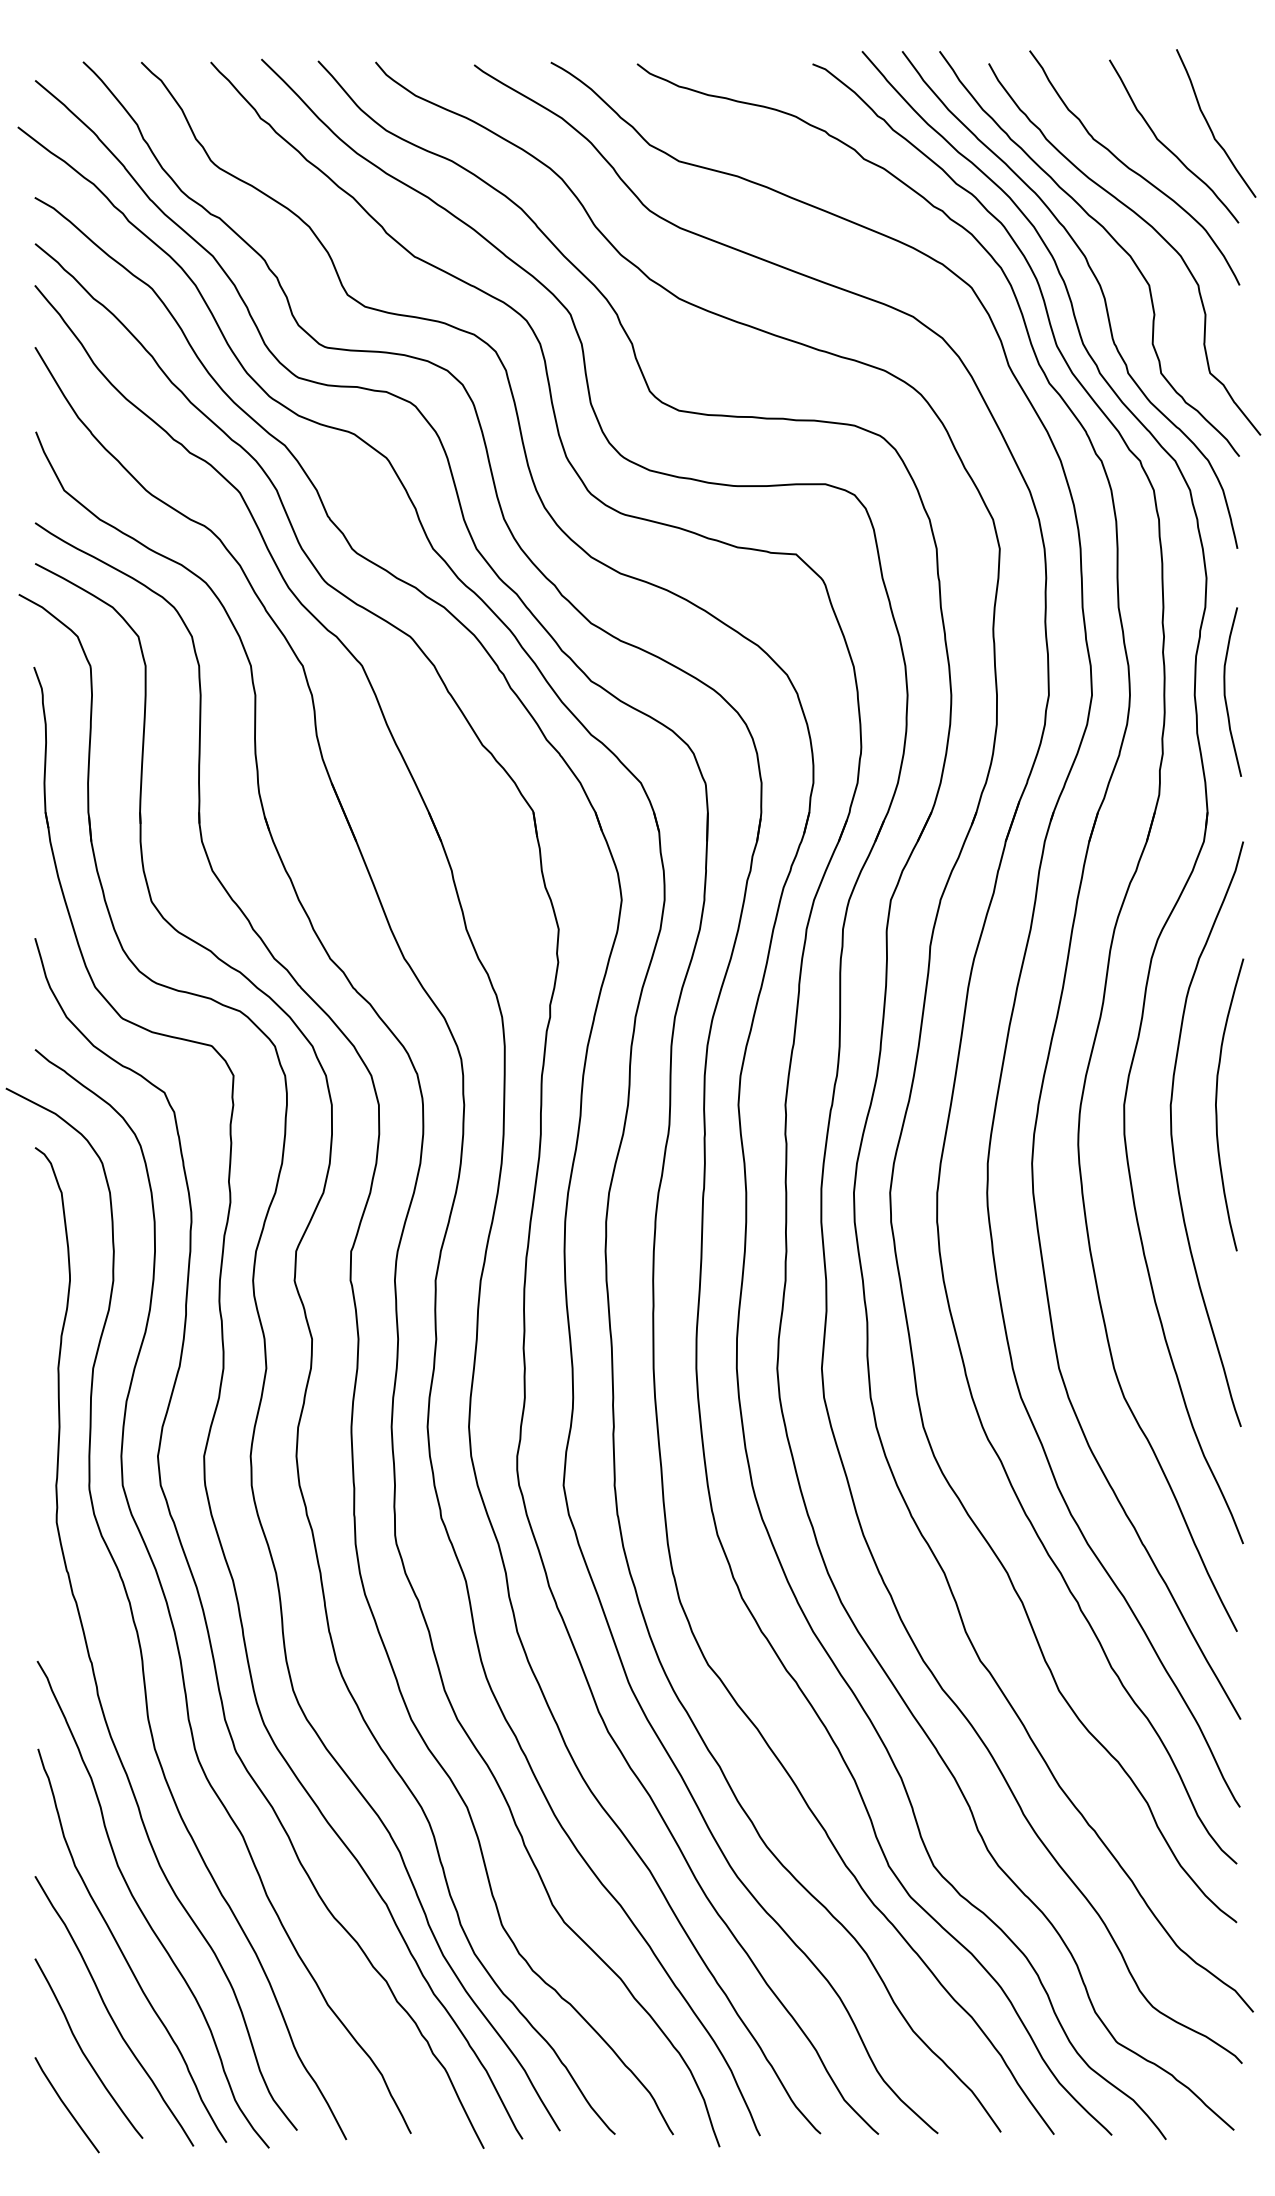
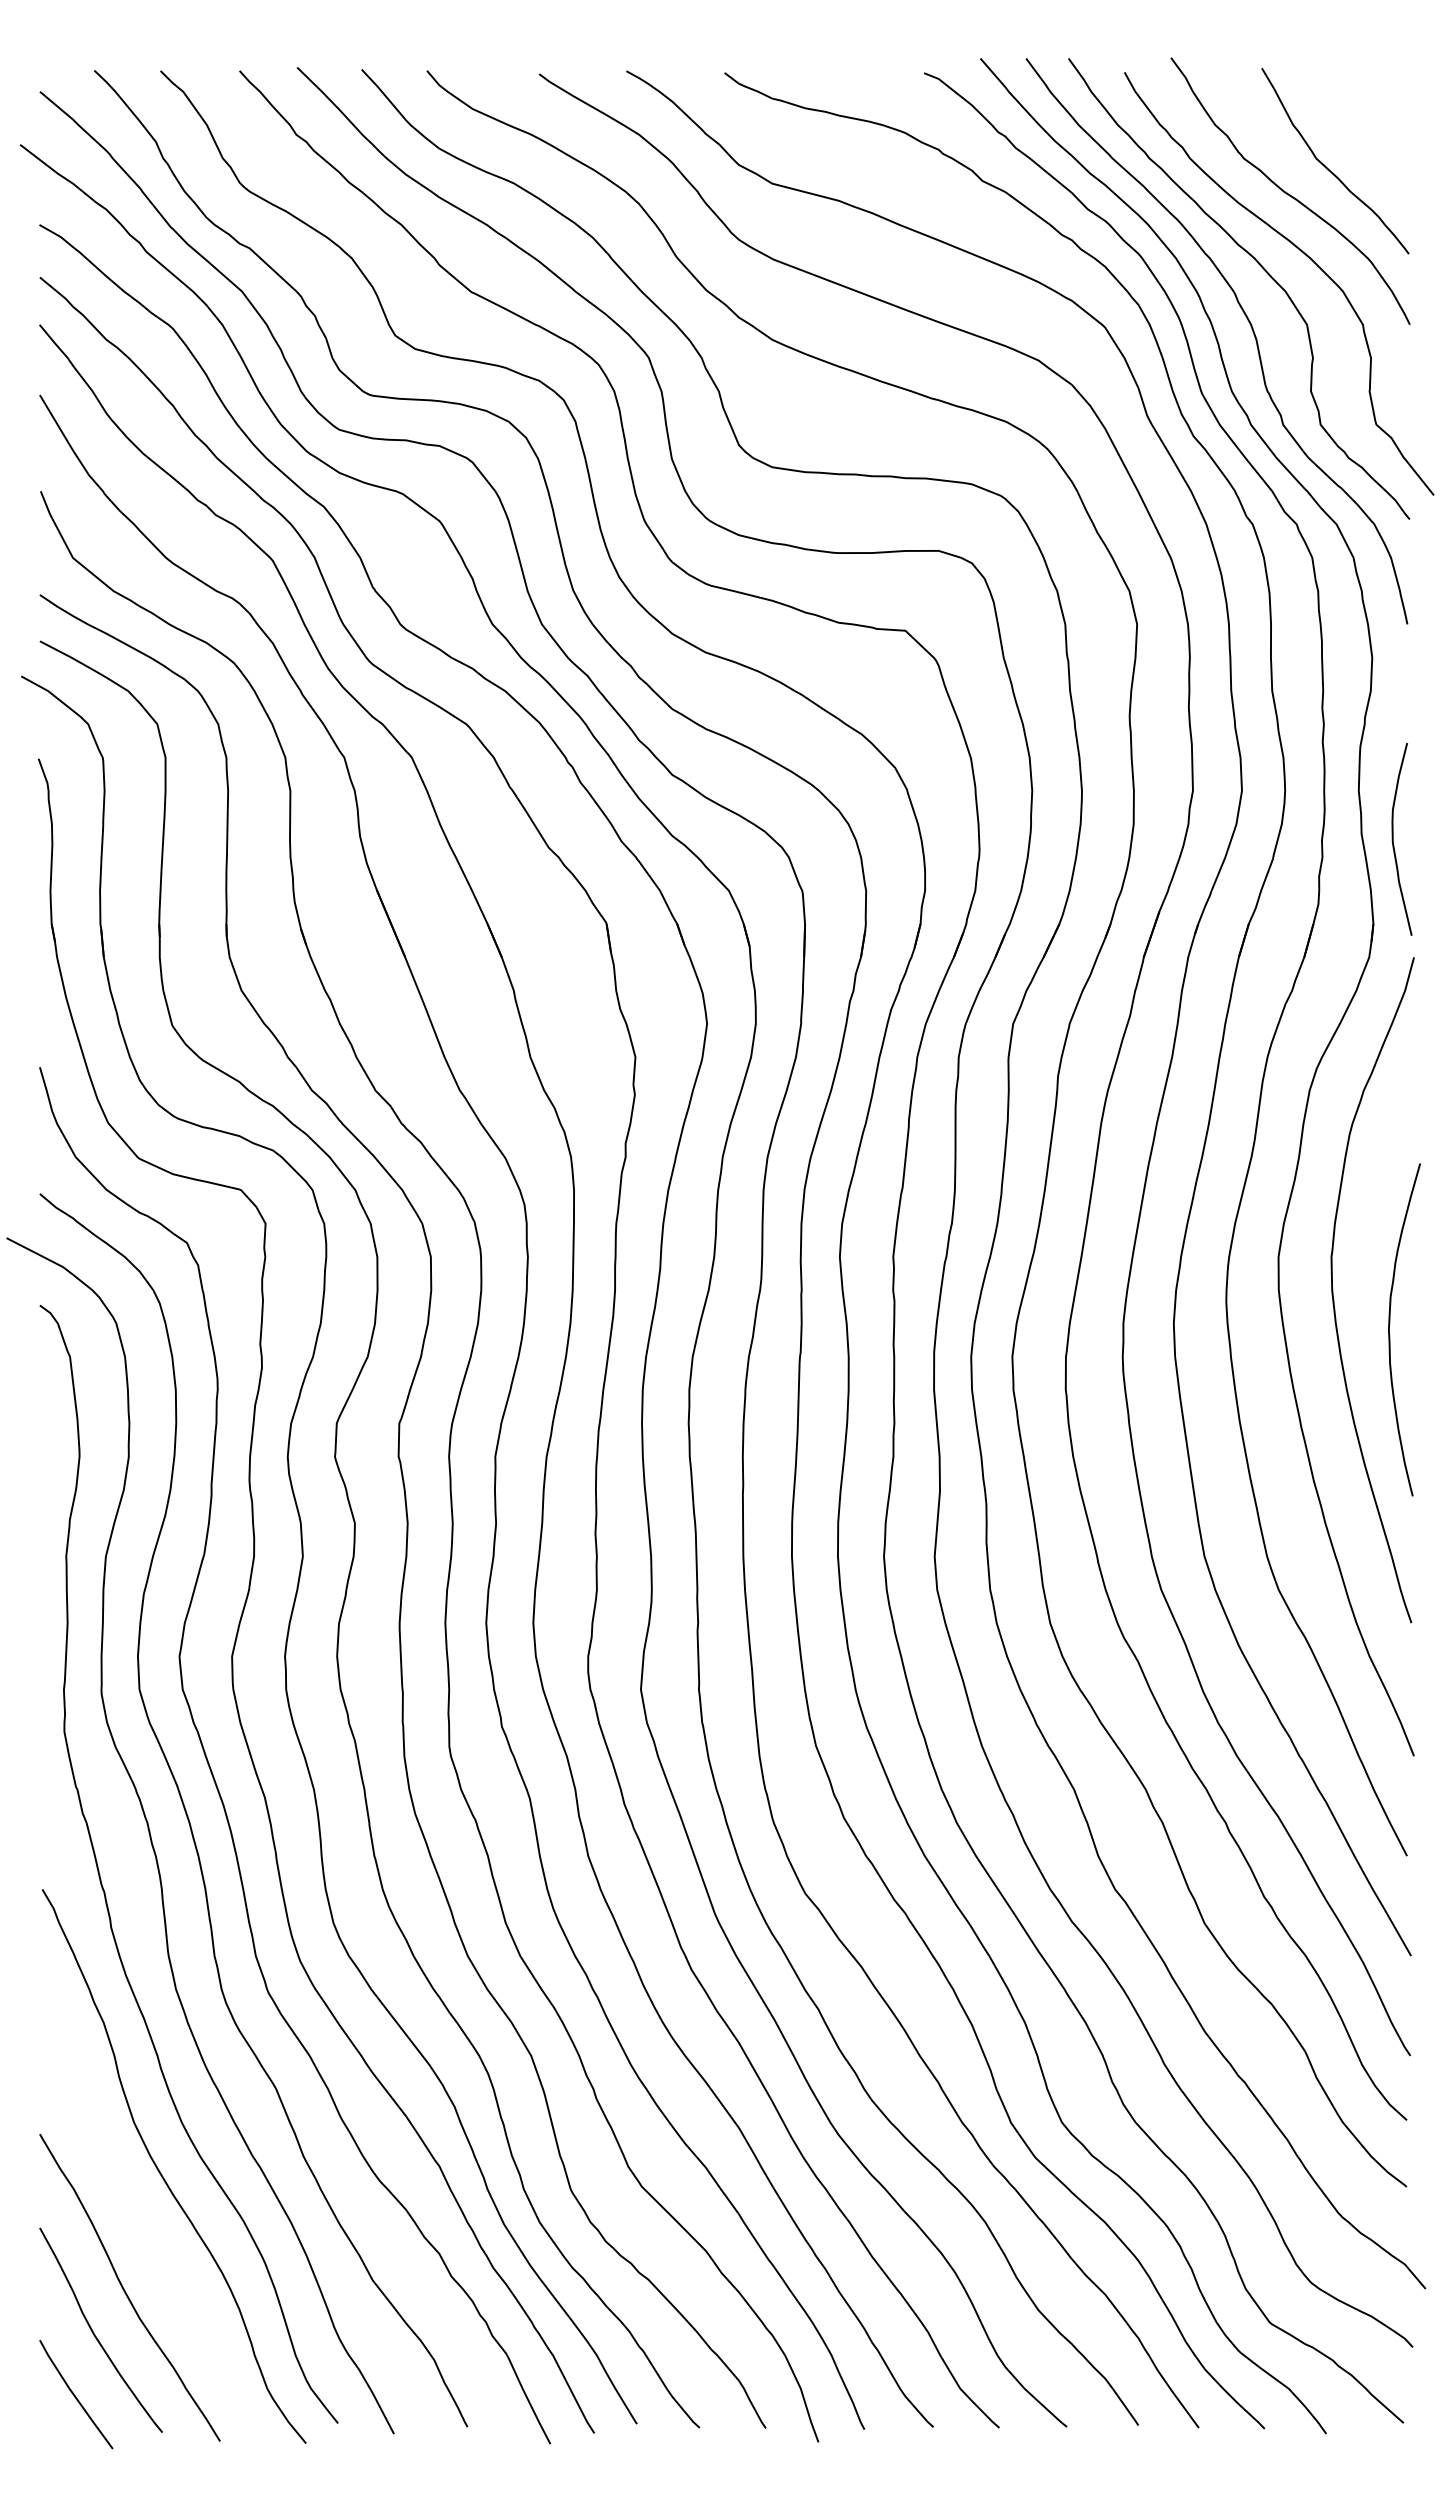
curve: (1210, 126) -> (1376, 144), removed
curve: (1225, 692) -> (1393, 839), moved
curve: (1217, 1100) -> (1390, 1324), moved
curve: (123, 1953) -> (140, 2221), removed

